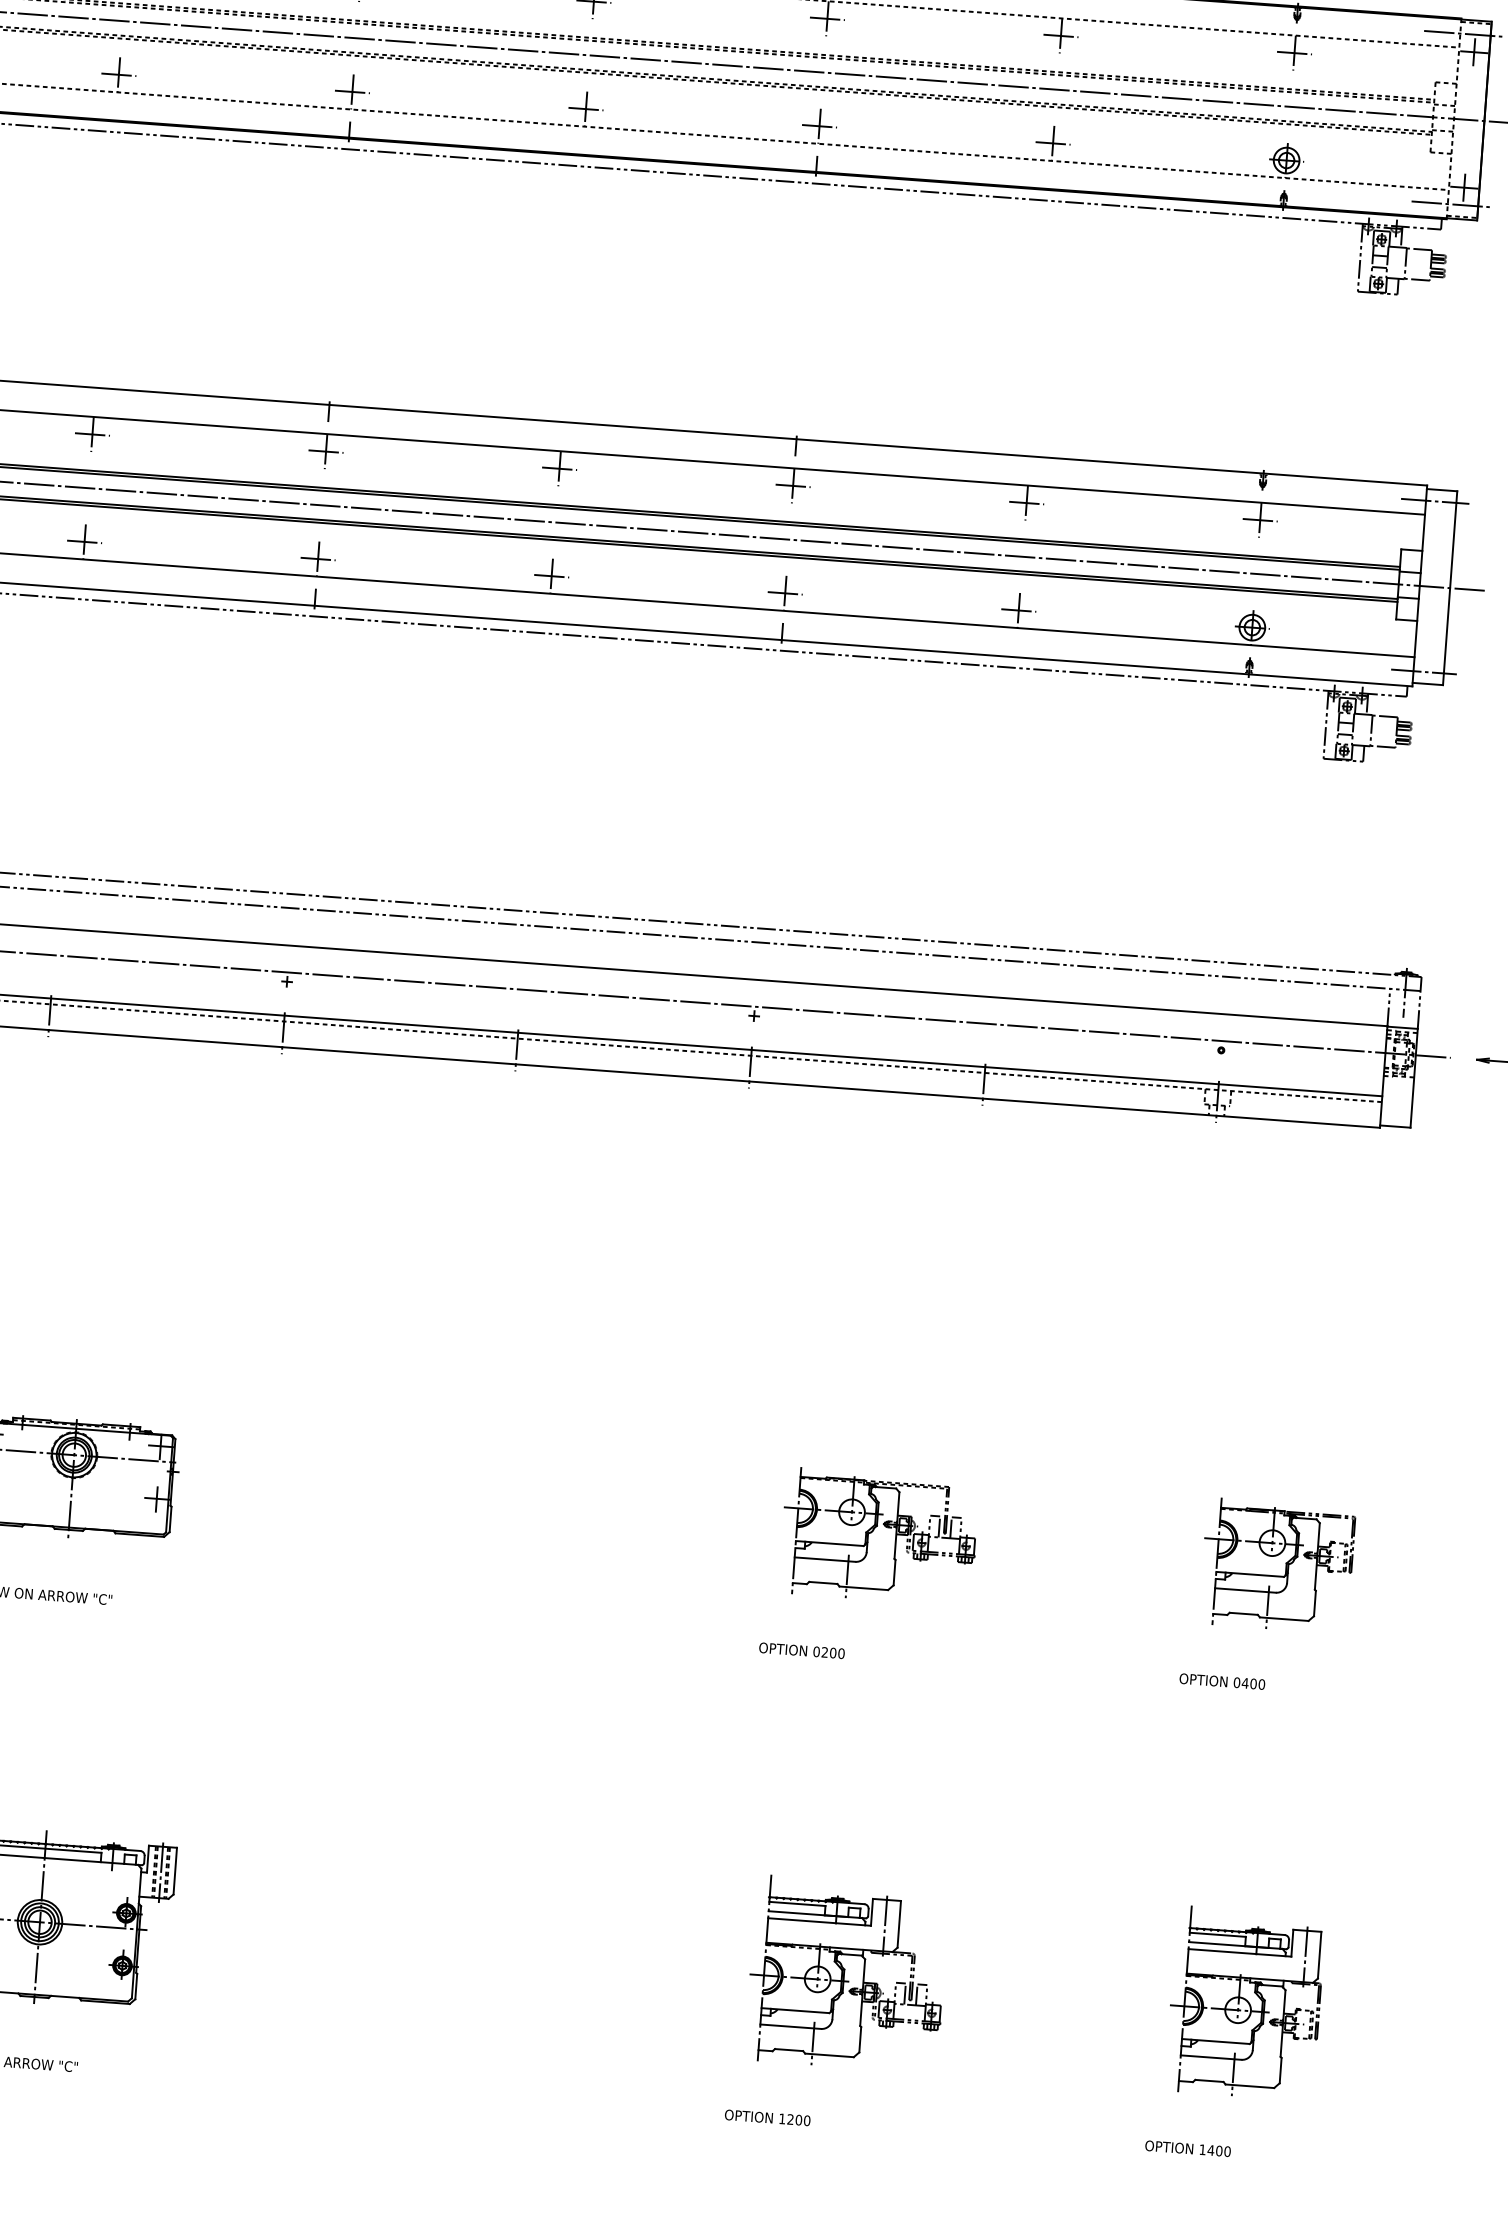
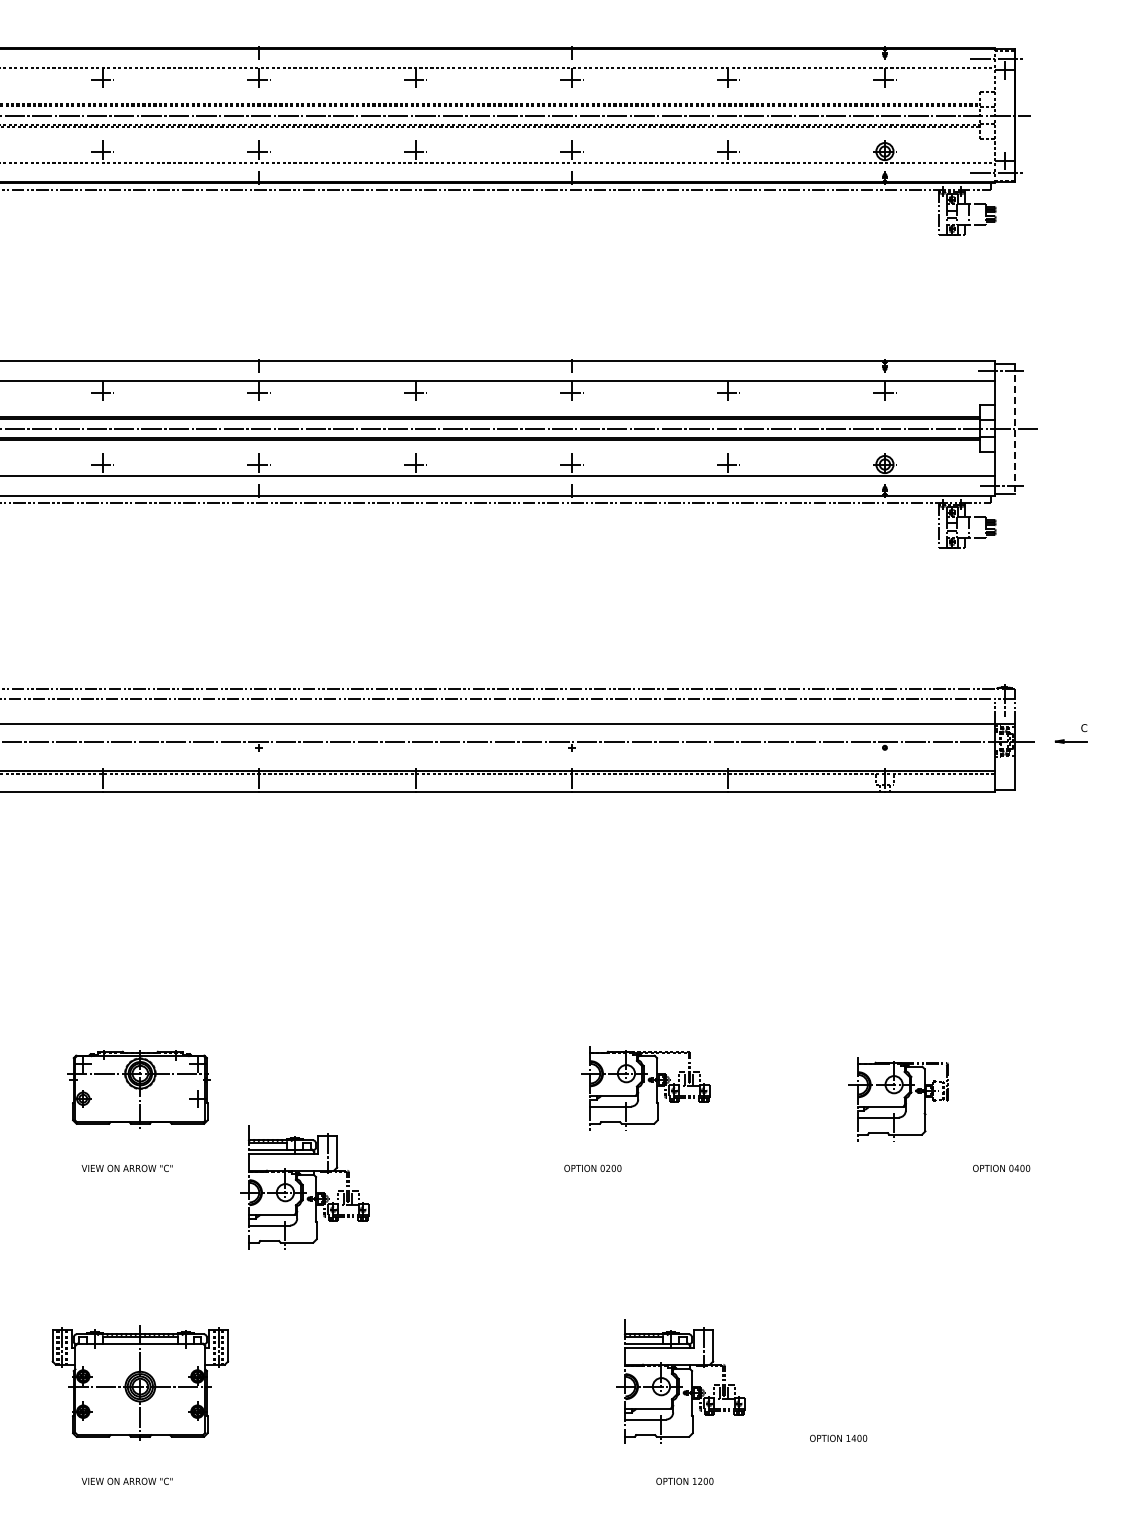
line: (1449, 588) -> (1014, 428), solid -> dashed
part: (878, 1536) -> (645, 1088), moved
part: (1277, 1565) -> (898, 1099), moved
part: (306, 1643) -> (304, 1187), added
text: (801, 1649) -> (592, 1167), moved
text: (1222, 1680) -> (1001, 1167), moved
part: (1245, 2003) -> (947, 1381), removed
text: (767, 2116) -> (684, 1480), moved
text: (1188, 2147) -> (838, 1437), moved

